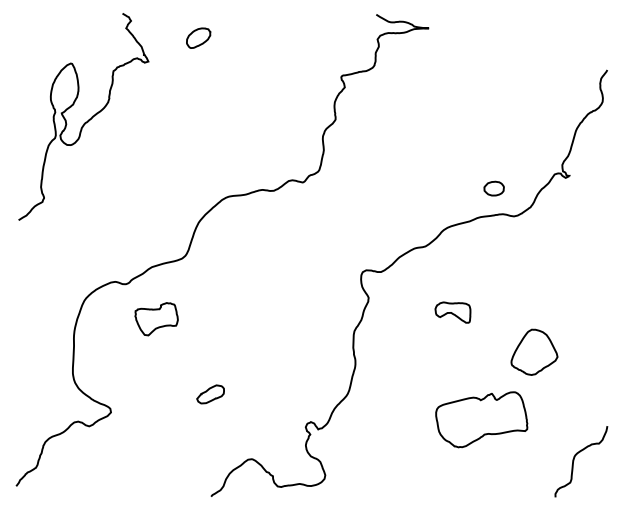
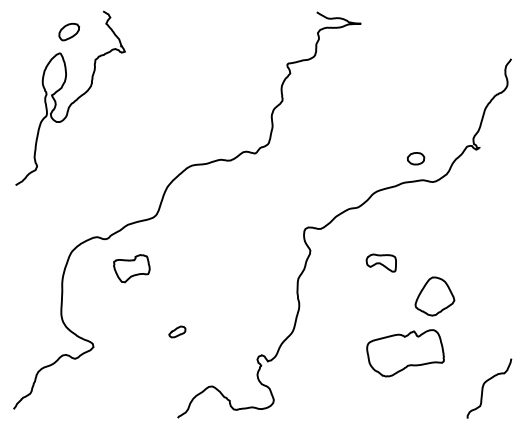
part: (198, 37) -> (69, 31), moved
part: (533, 352) -> (434, 296), moved
part: (210, 393) -> (177, 331), size x0.71

